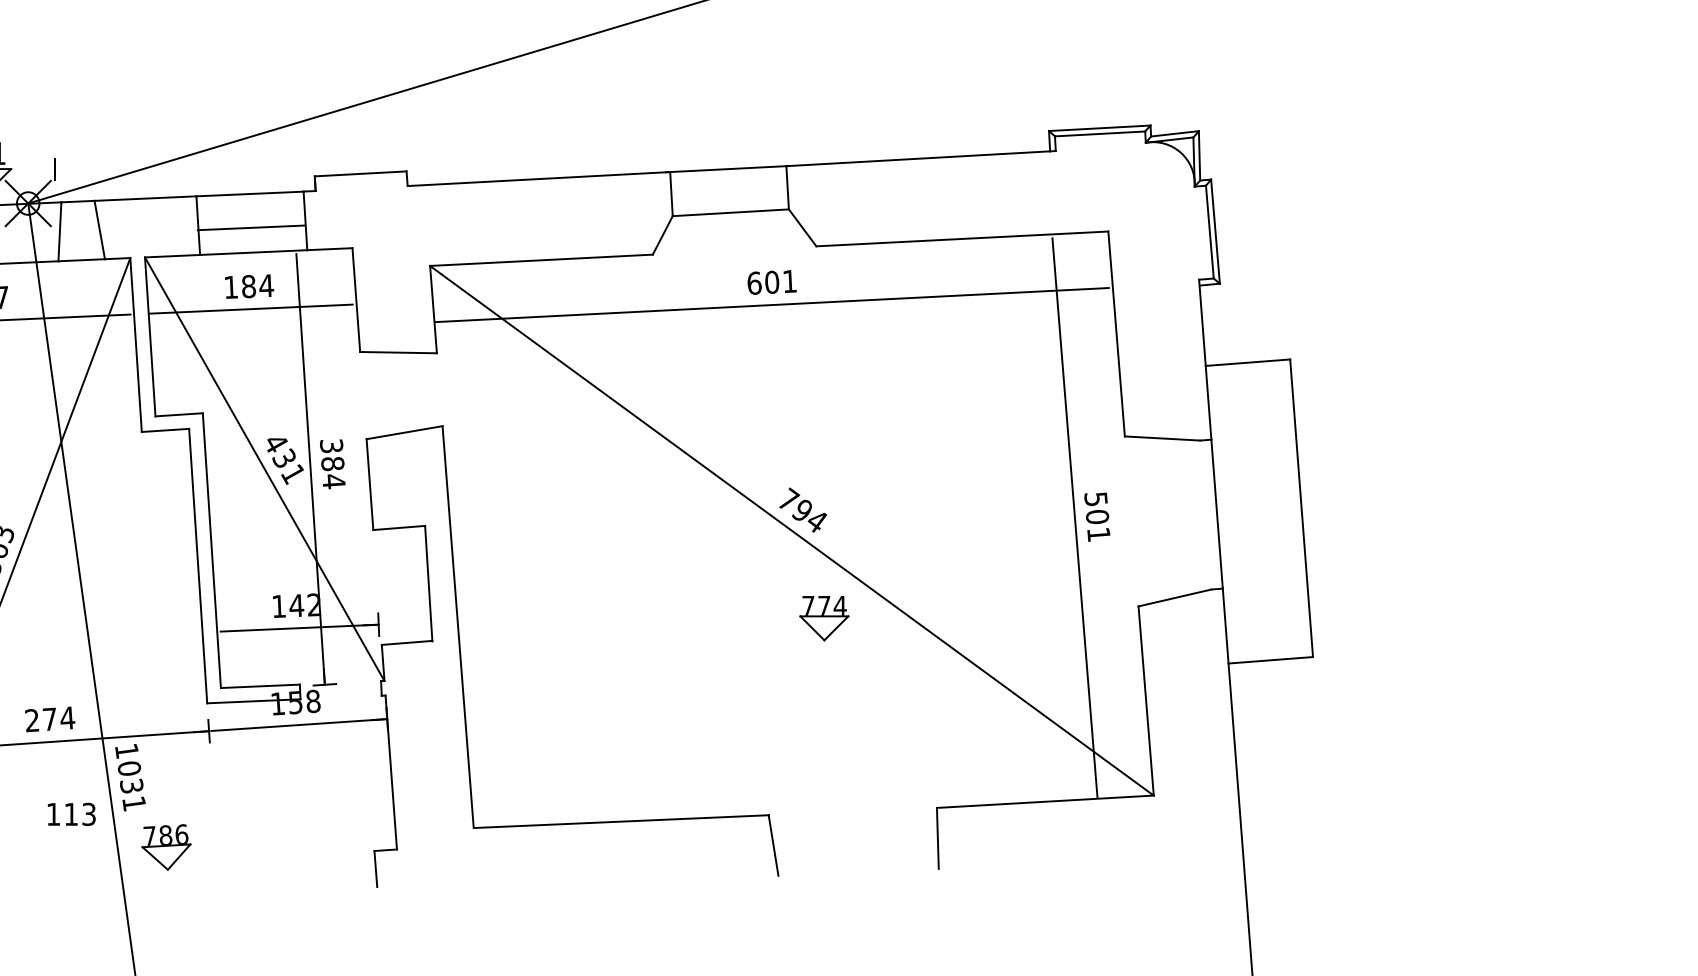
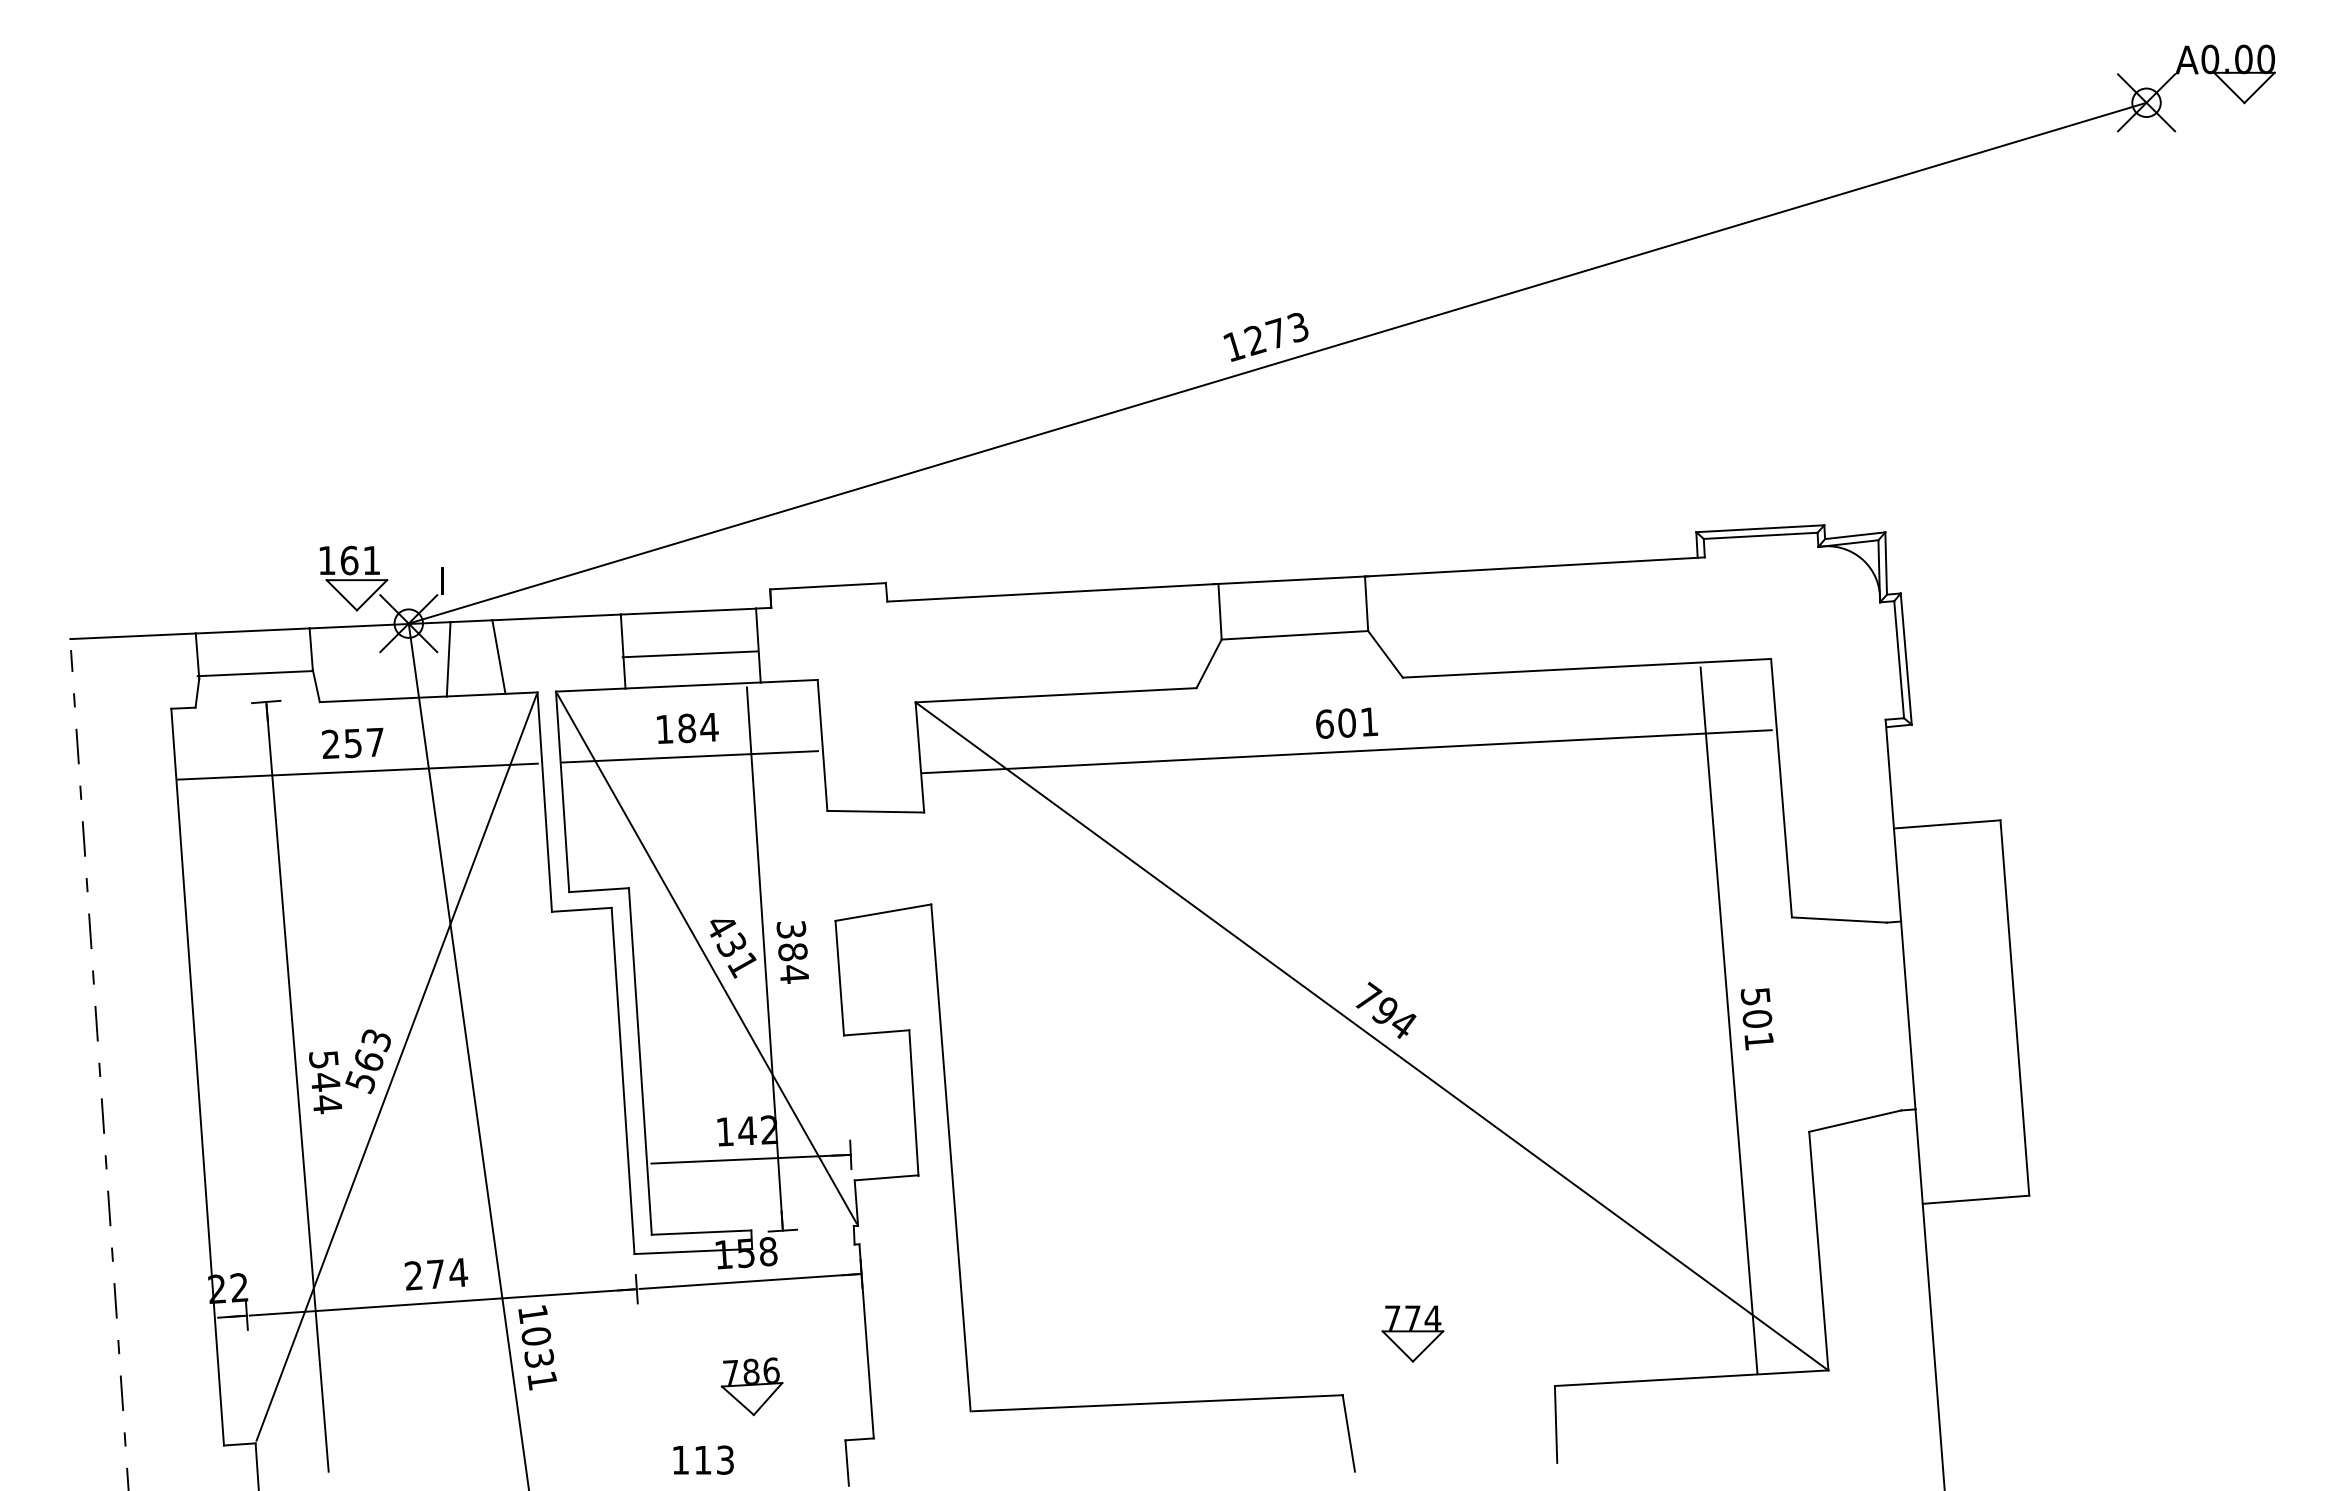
part: (824, 618) -> (1412, 1333), moved
text: (71, 813) -> (703, 1459), moved
part: (166, 847) -> (751, 1386), moved

